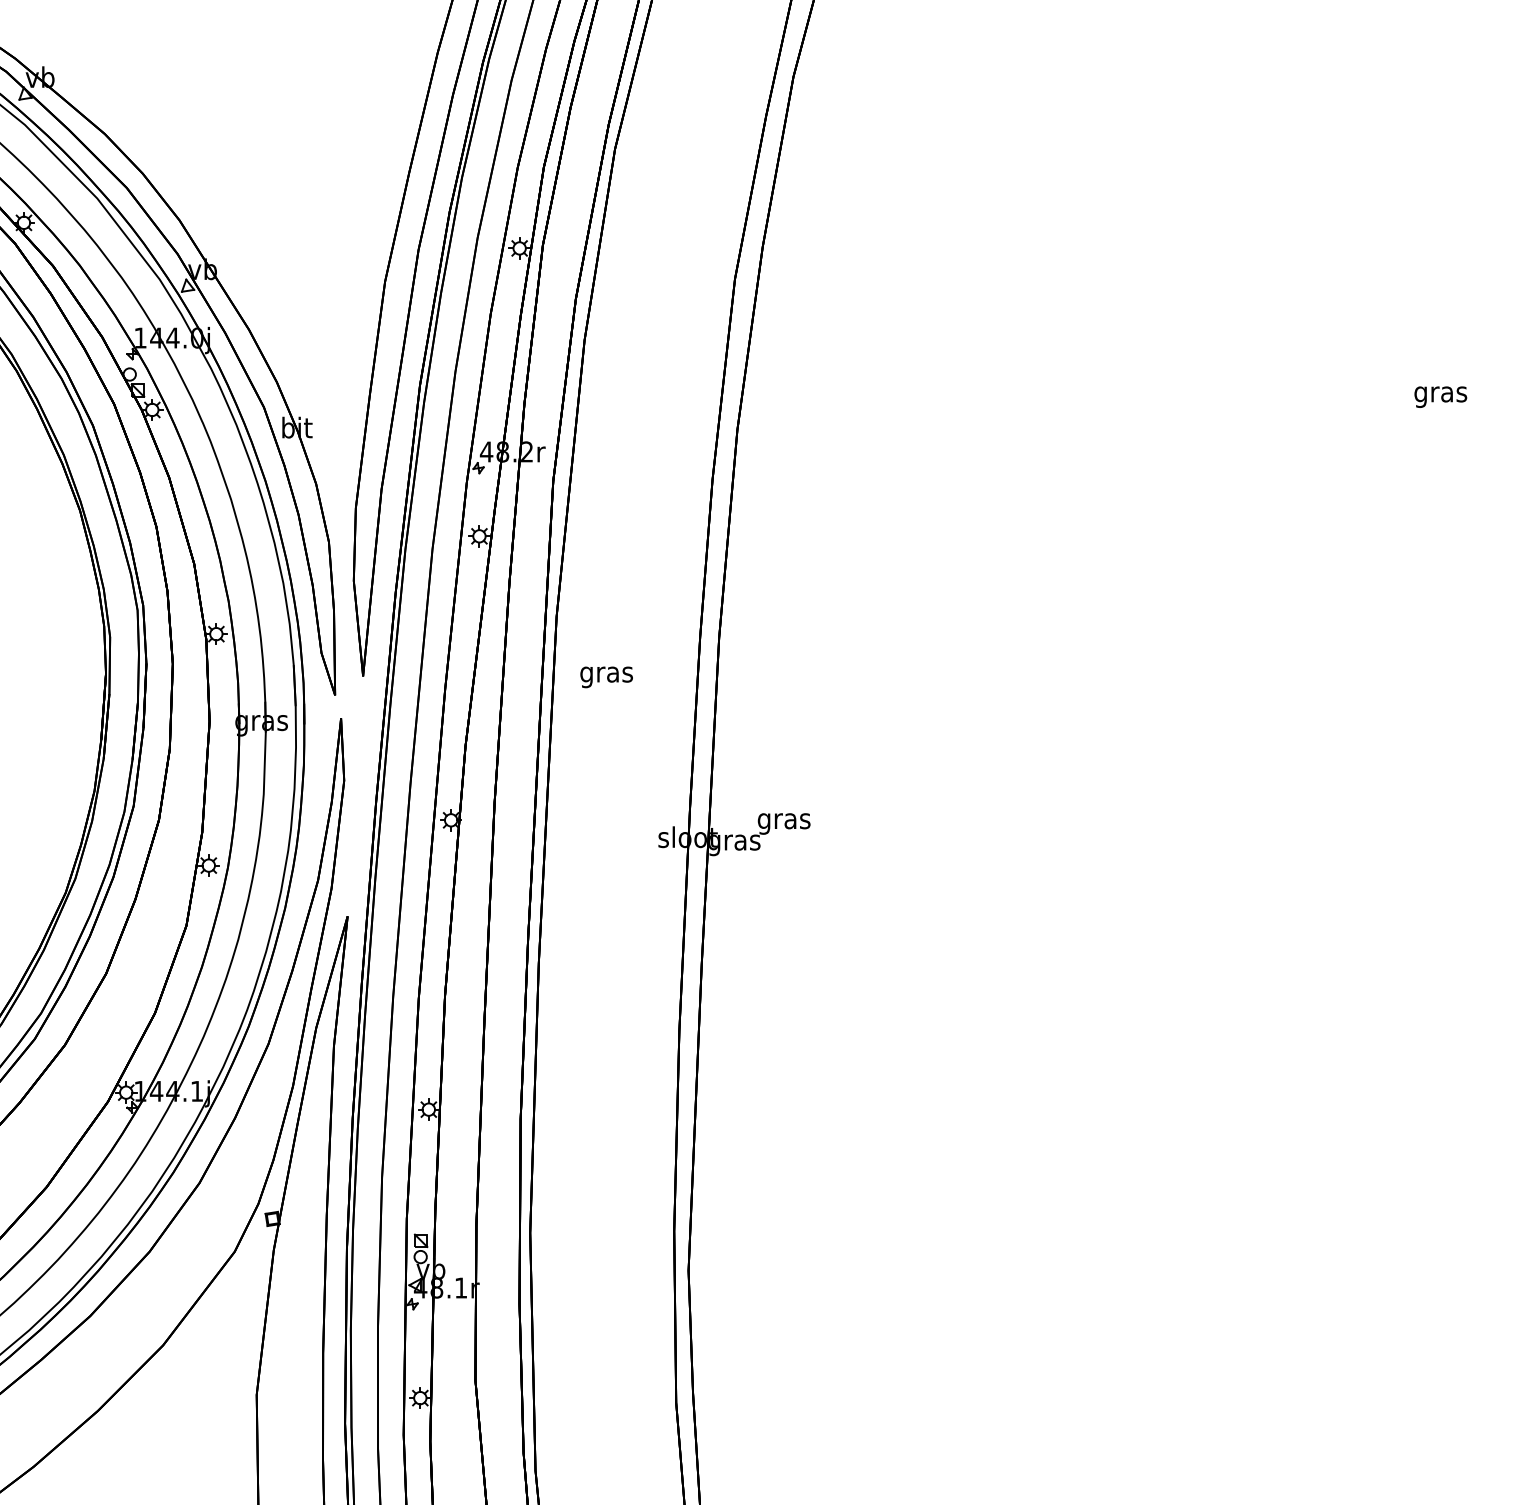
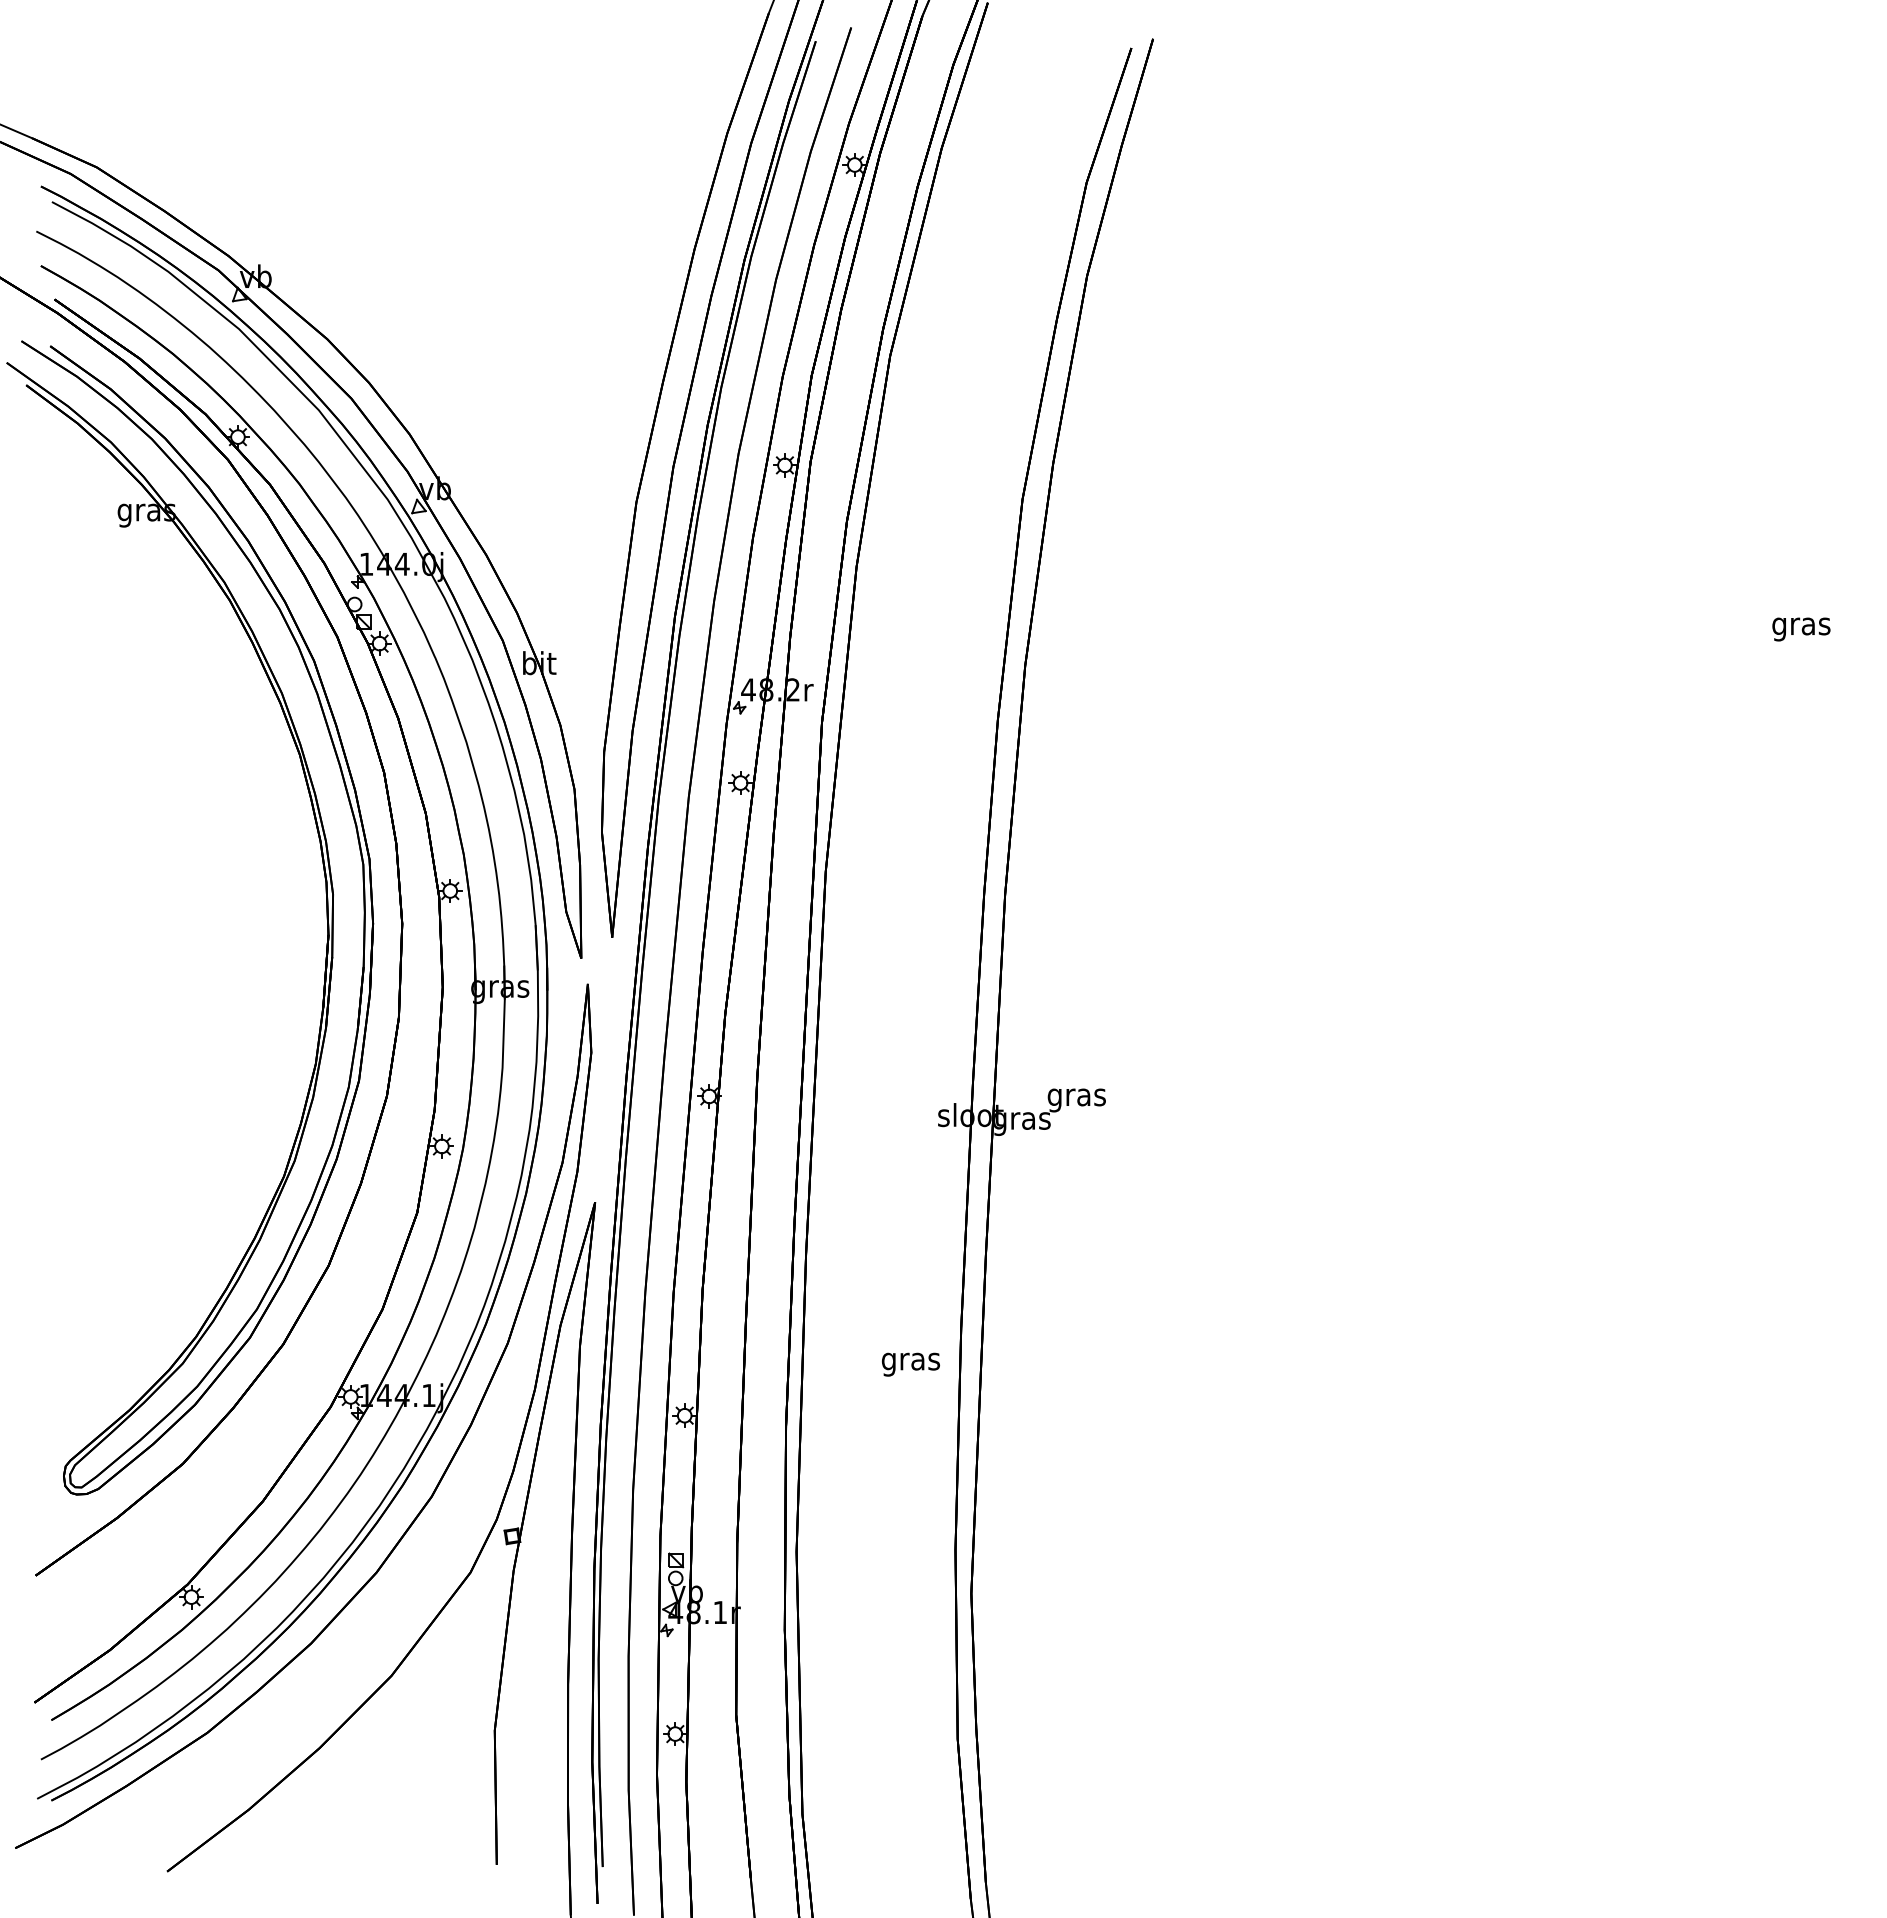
text: (606, 677) -> (910, 1364), moved

